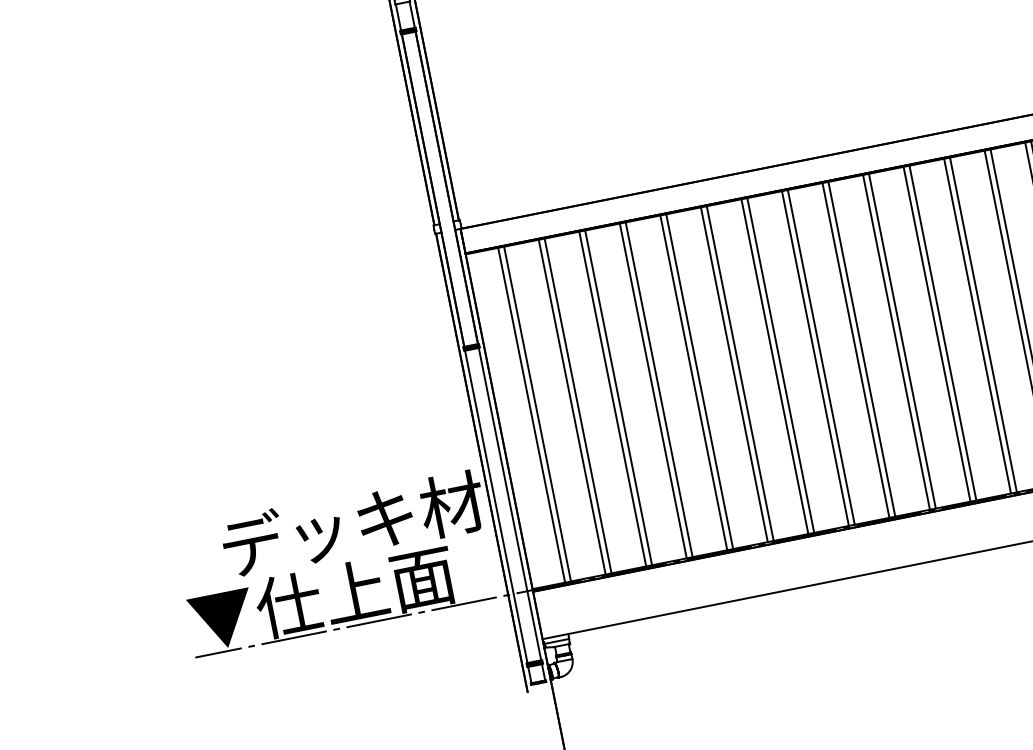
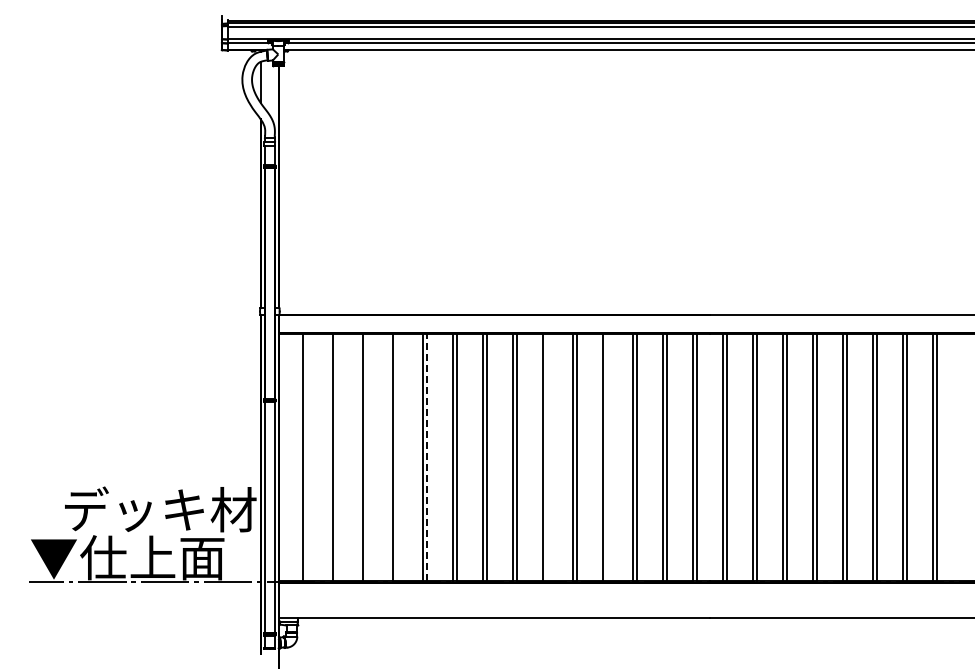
line: (943, 333) -> (607, 457), removed
line: (862, 349) -> (547, 457), removed
line: (700, 381) -> (427, 457), solid -> dashed
line: (659, 389) -> (397, 457), removed
line: (618, 398) -> (367, 457), removed
line: (578, 406) -> (337, 457), removed
line: (537, 414) -> (307, 457), removed

